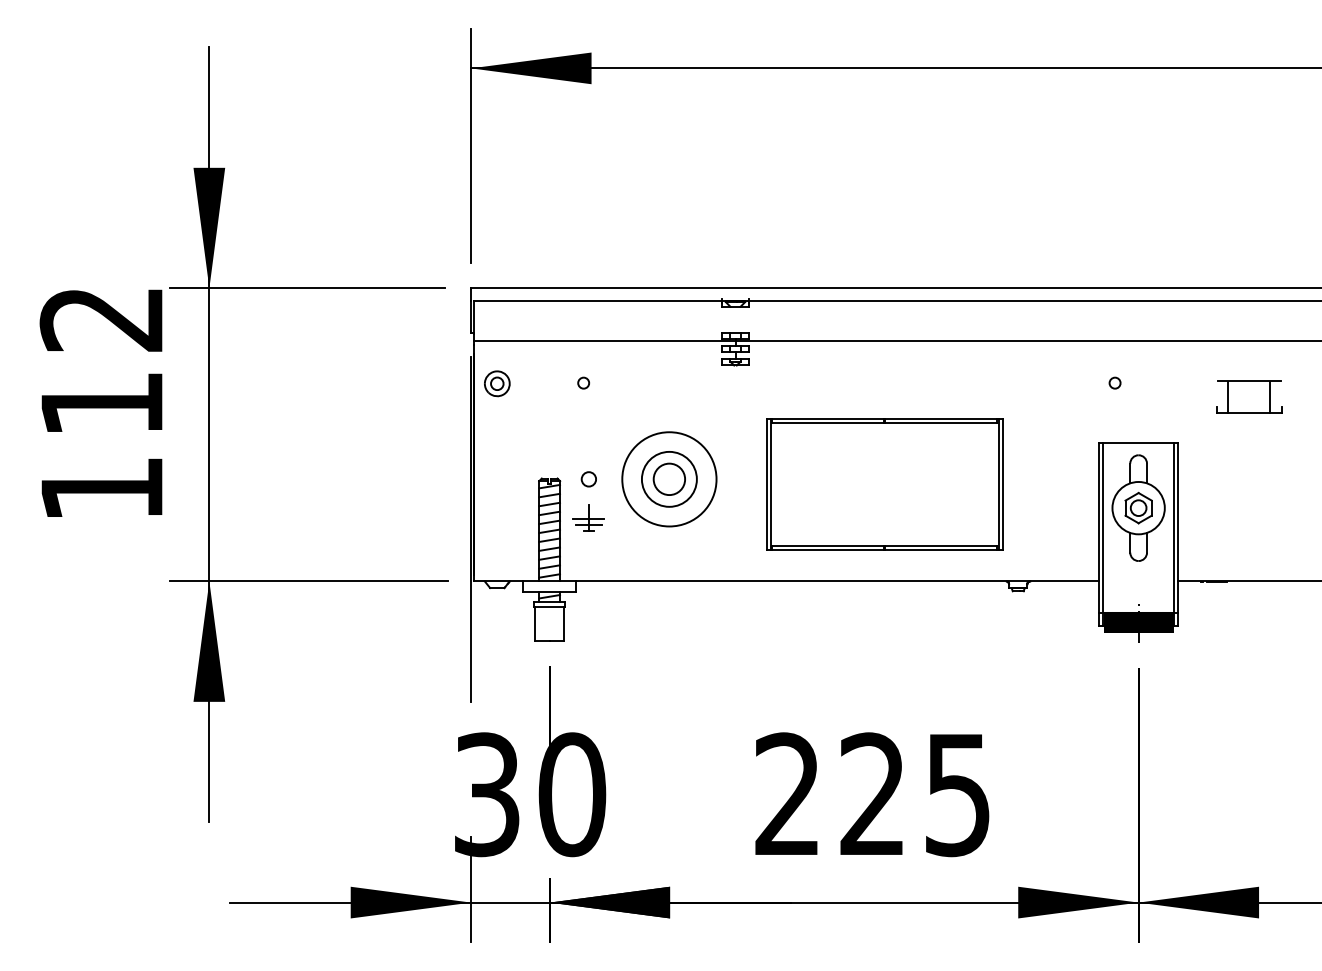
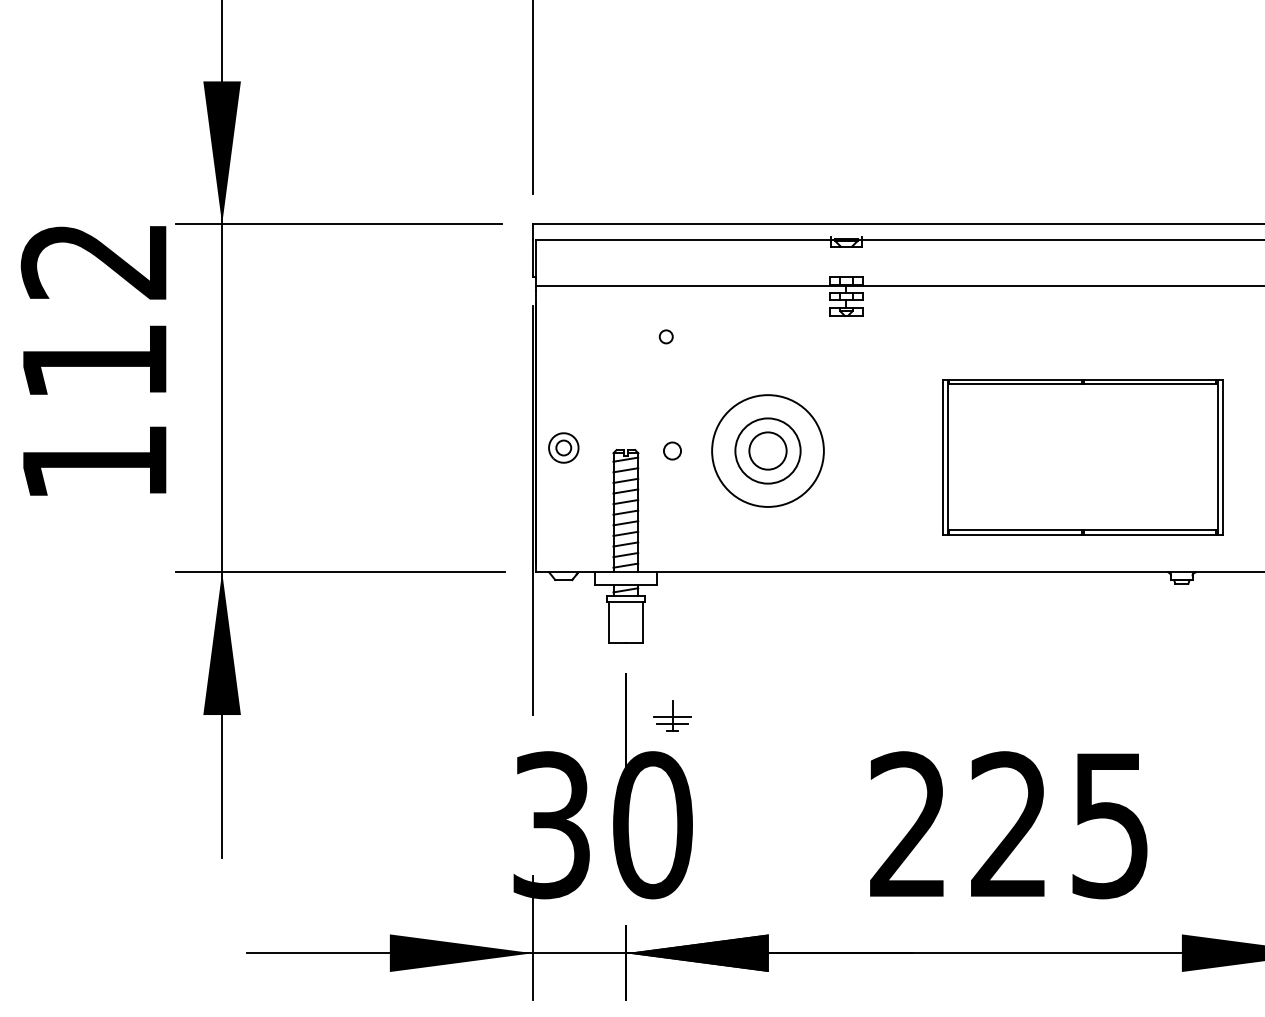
part: (497, 383) -> (564, 447), moved
part: (884, 484) -> (1082, 457), moved
part: (588, 517) -> (671, 715), moved

